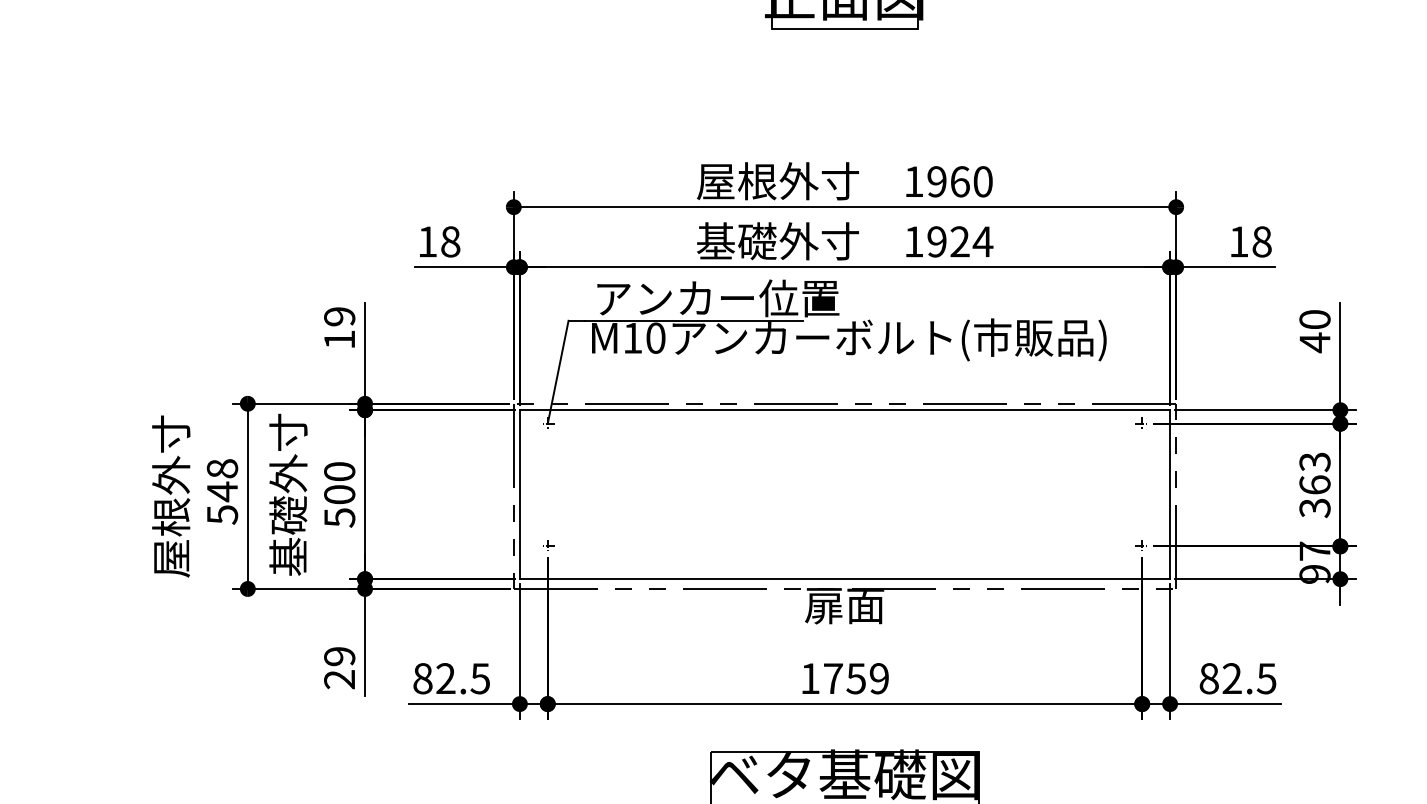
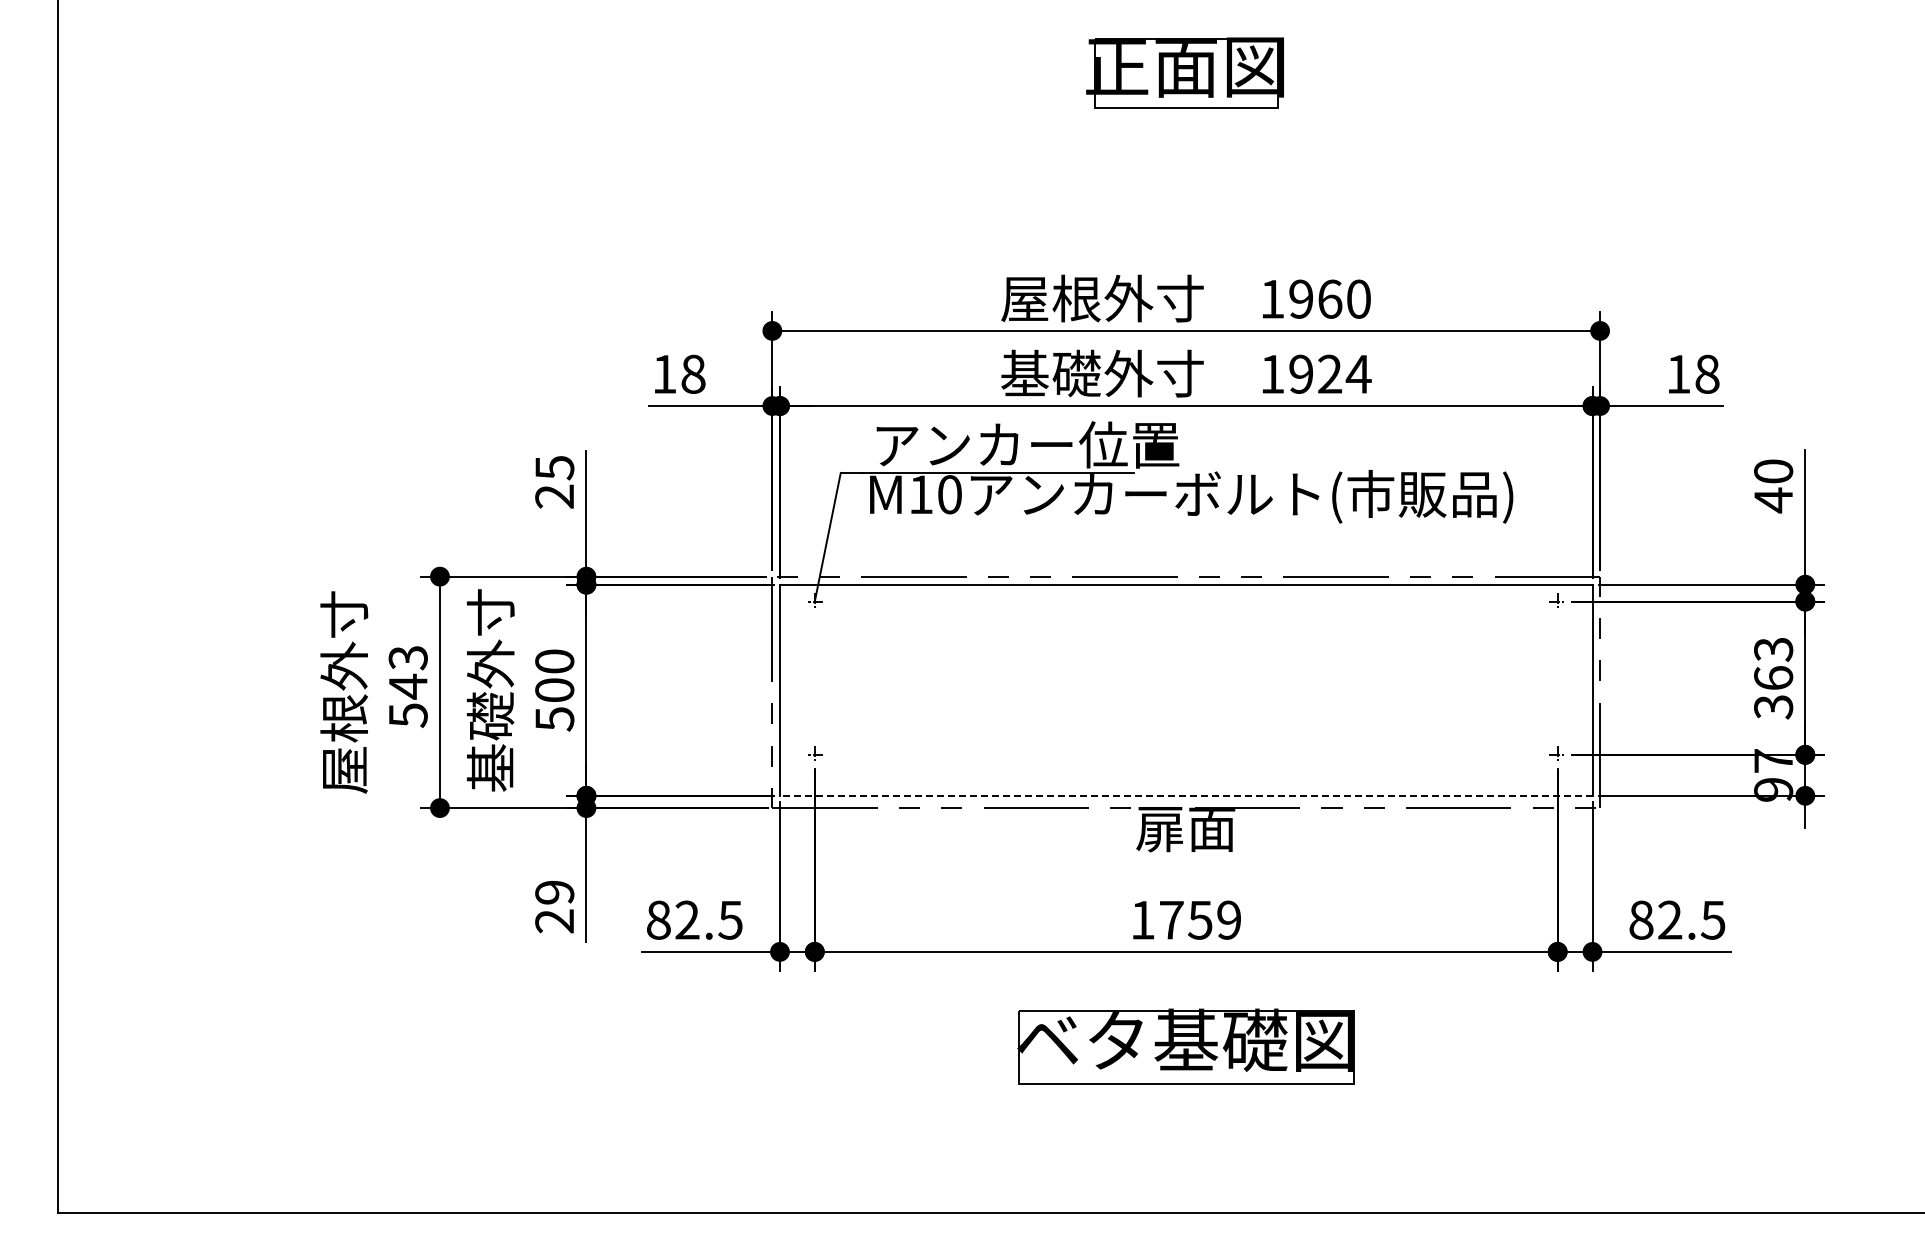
text: (339, 328) -> (554, 482), 19 -> 25
text: (221, 468) -> (407, 657), 548 -> 543
line: (844, 578) -> (1185, 795), solid -> dashed

